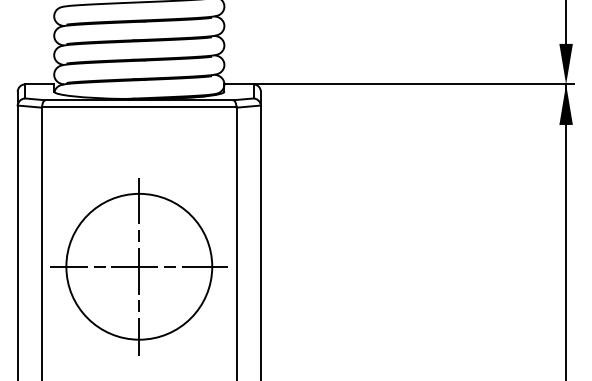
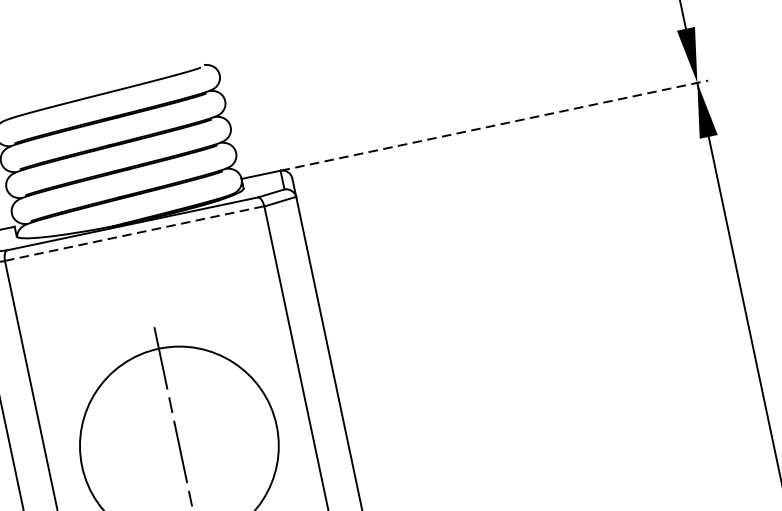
line: (414, 84) -> (495, 125), solid -> dashed
line: (139, 107) -> (134, 233), solid -> dashed
line: (139, 266) -> (179, 445), removed

